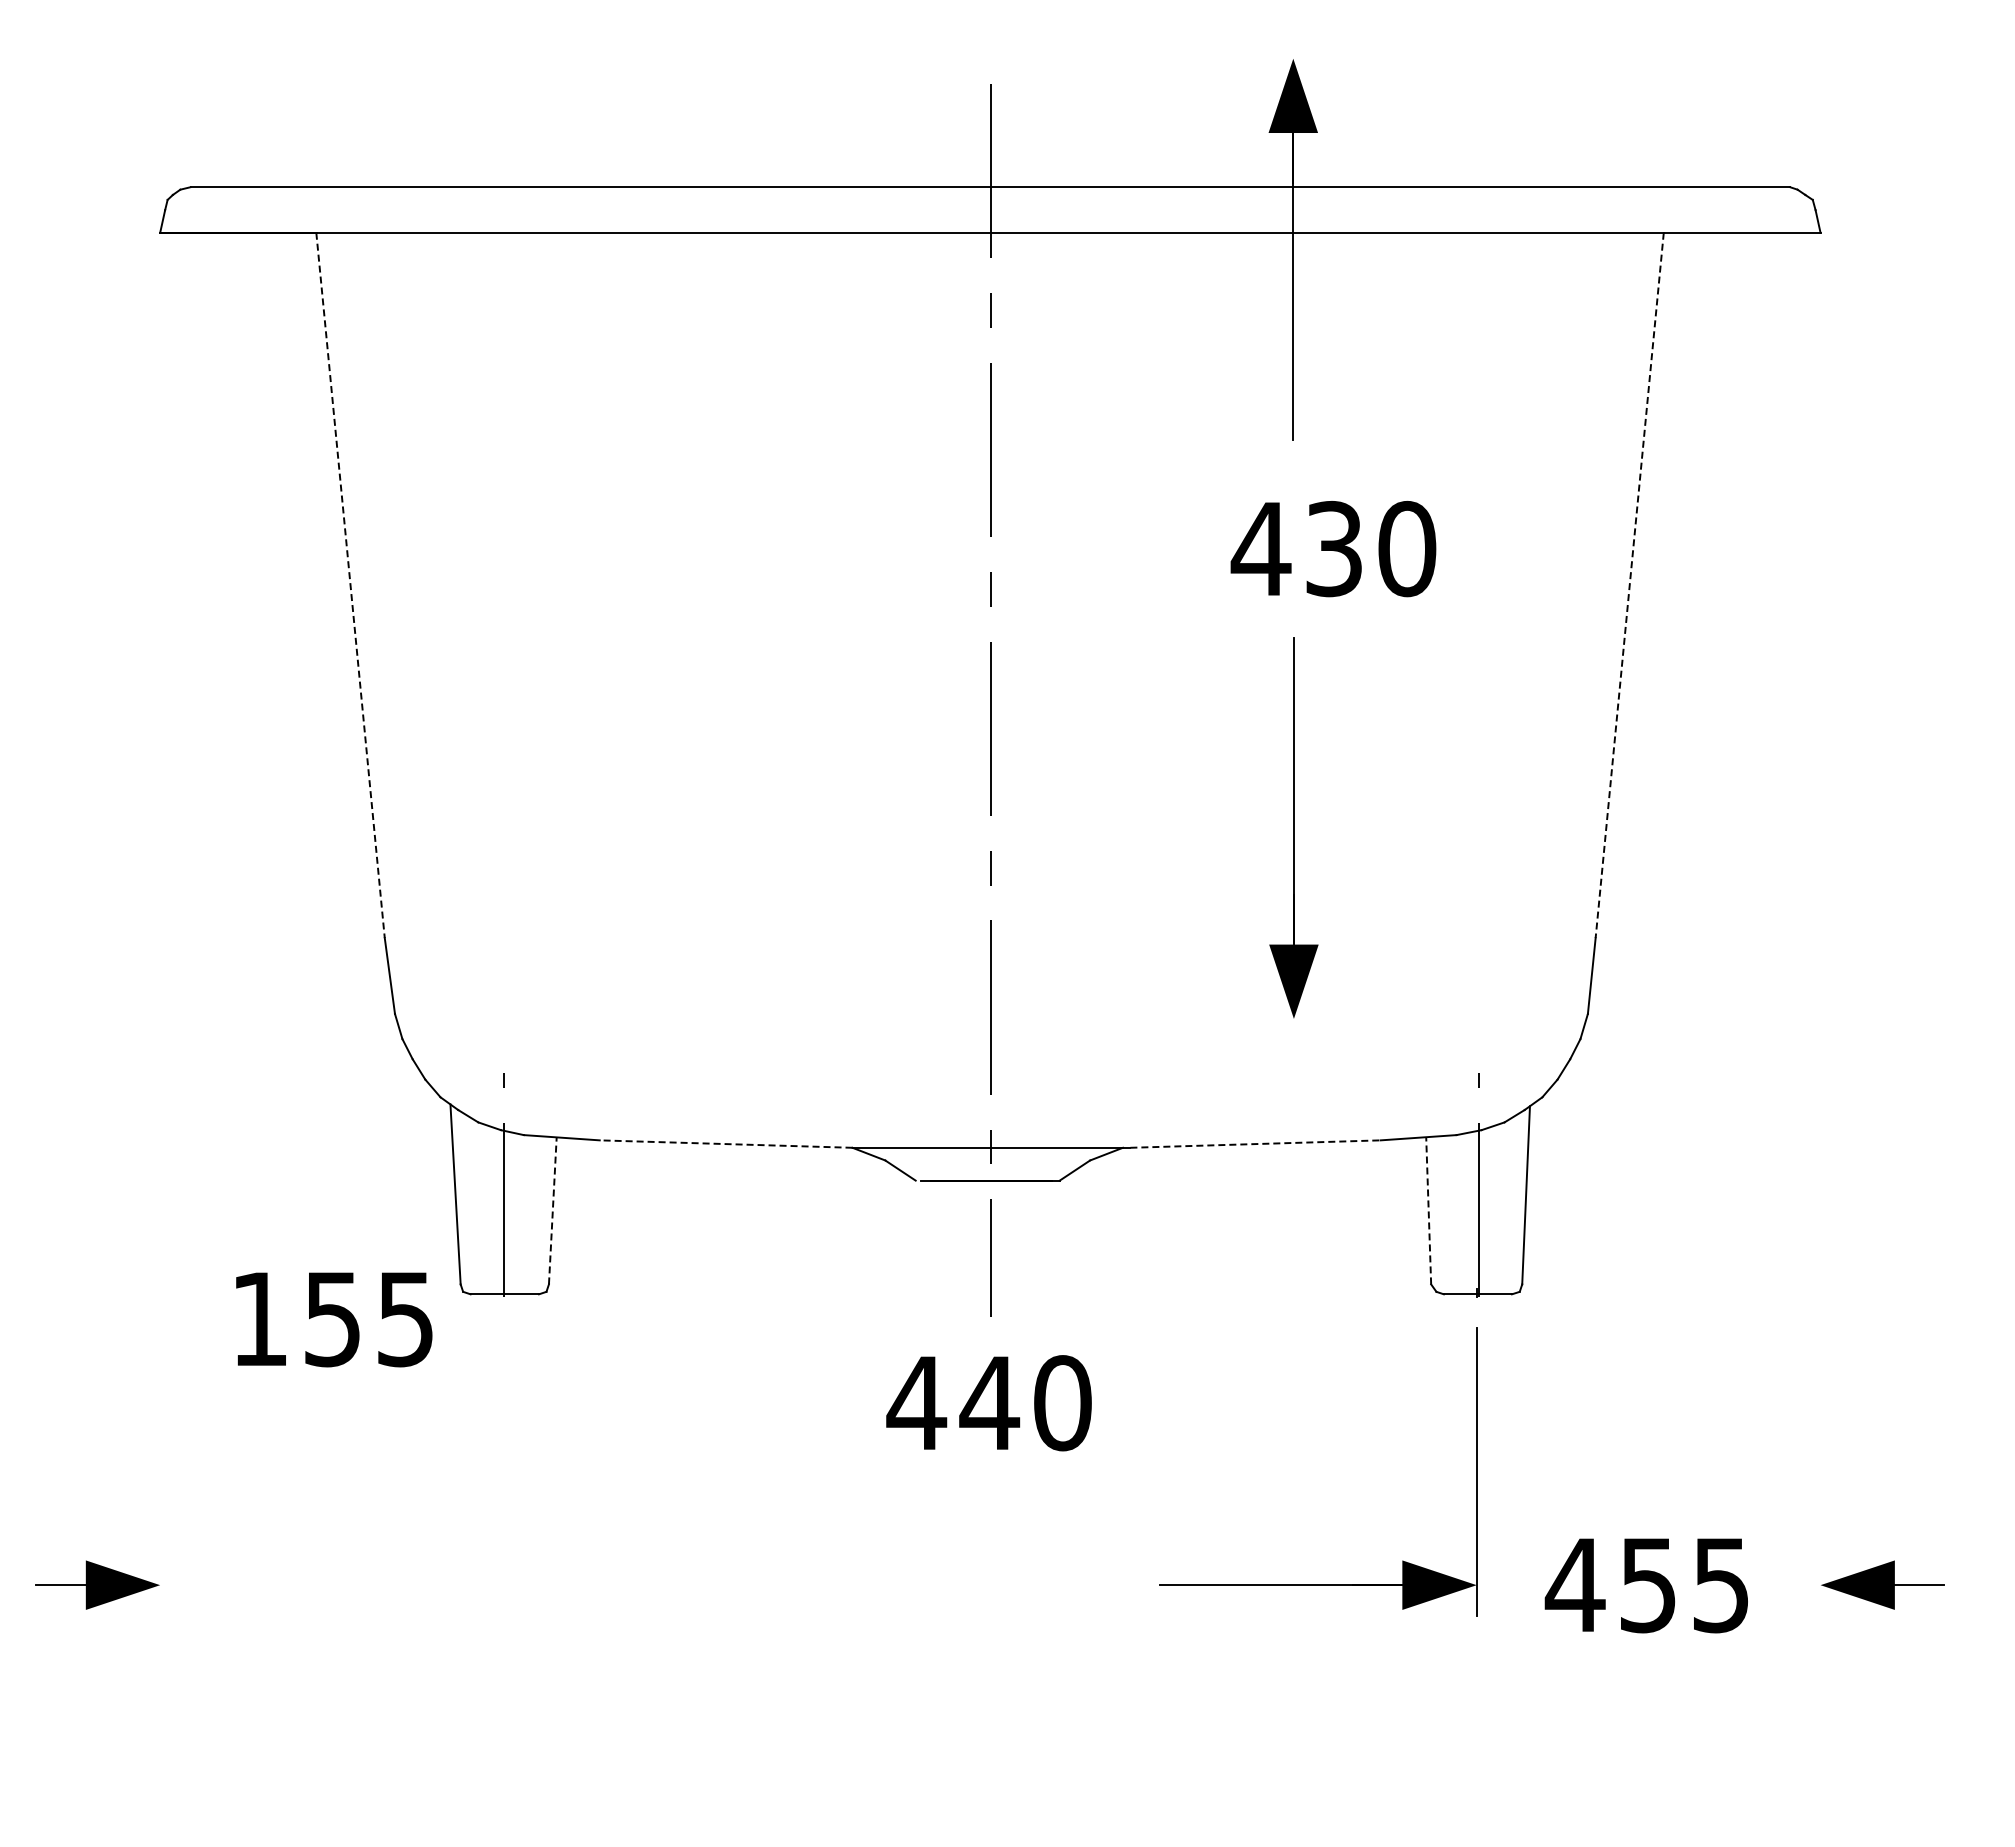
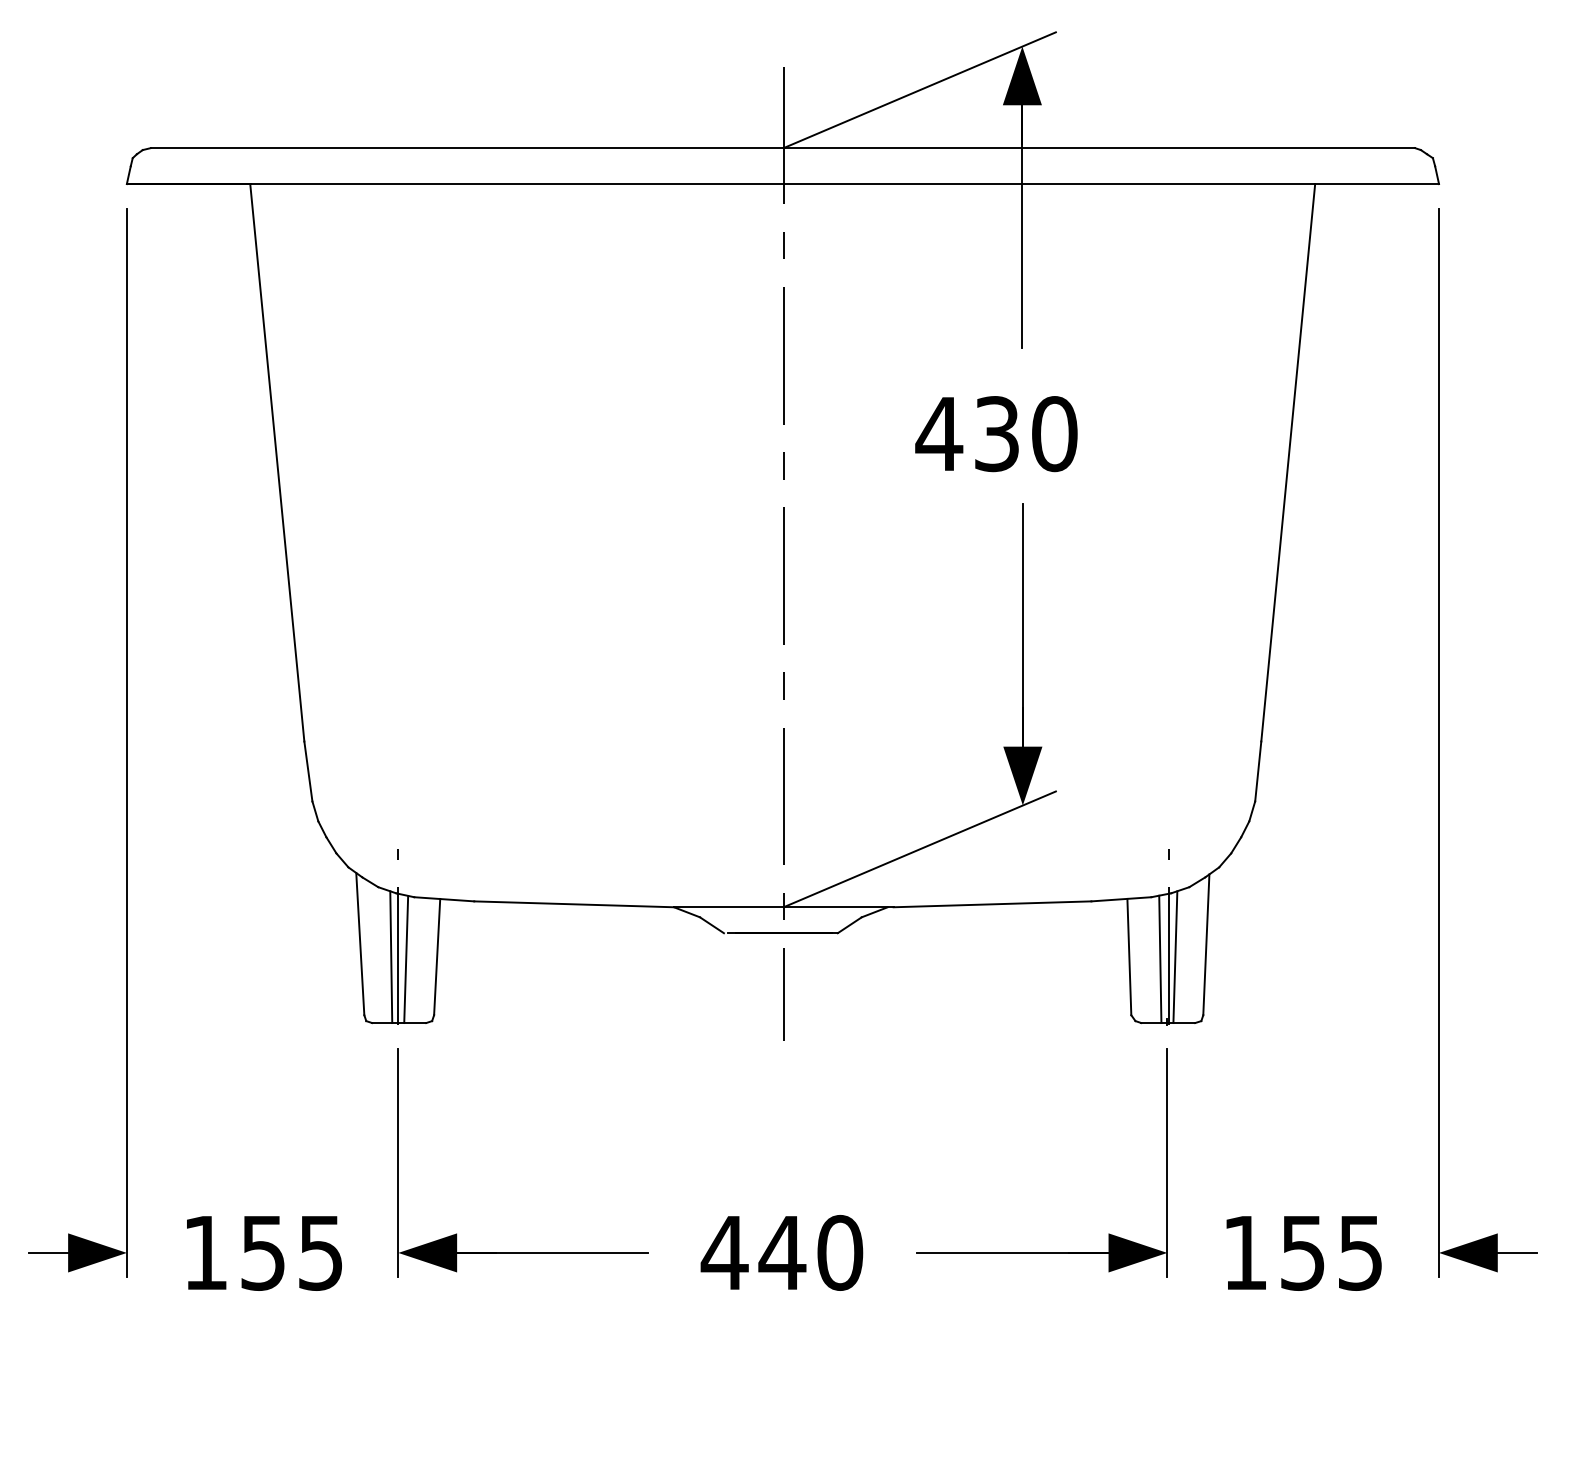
line: (1163, 113) -> (919, 89), added
text: (1333, 549) -> (996, 434), moved
line: (350, 585) -> (277, 462), dashed -> solid
line: (1629, 585) -> (1288, 462), dashed -> solid
line: (160, 939) -> (127, 742), added
line: (1820, 939) -> (1439, 742), added
line: (1163, 1074) -> (919, 849), added
line: (725, 1144) -> (573, 904), dashed -> solid
line: (1256, 1144) -> (993, 904), dashed -> solid
line: (494, 1210) -> (391, 956), added
line: (552, 1210) -> (436, 956), dashed -> solid
line: (1428, 1210) -> (1129, 956), dashed -> solid
line: (1486, 1210) -> (1175, 956), added
line: (513, 1213) -> (406, 959), added
line: (1467, 1213) -> (1160, 959), added
text: (334, 1319) -> (264, 1253), moved
text: (988, 1403) -> (781, 1253), moved
part: (661, 1584) -> (523, 1252), added
text: (1574, 1584) -> (1244, 1252), 455 -> 155

